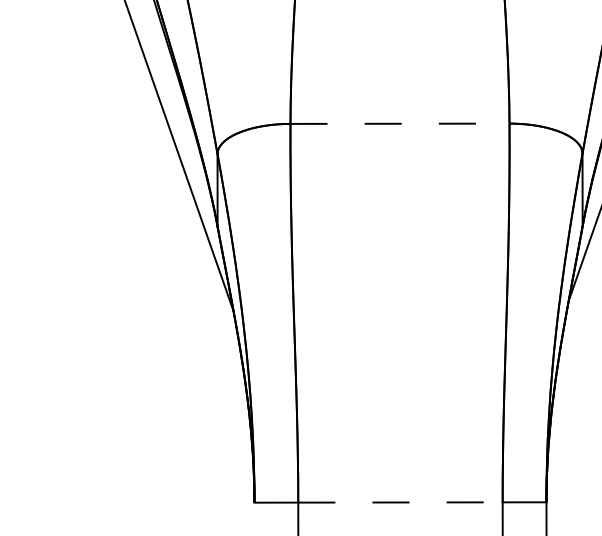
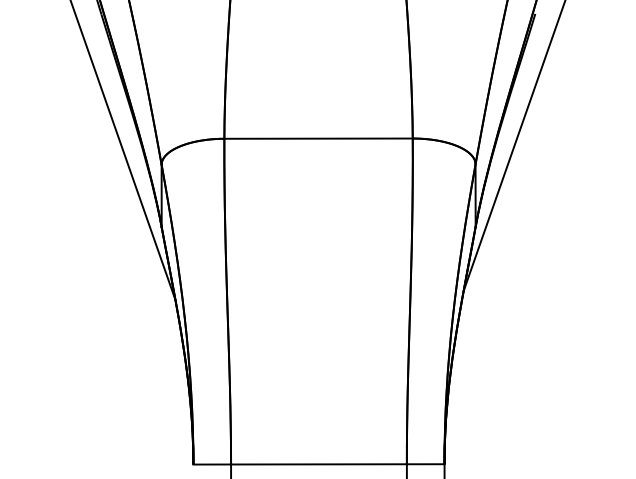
line: (401, 123) -> (319, 138), dashed -> solid
line: (399, 502) -> (318, 464), dashed -> solid

